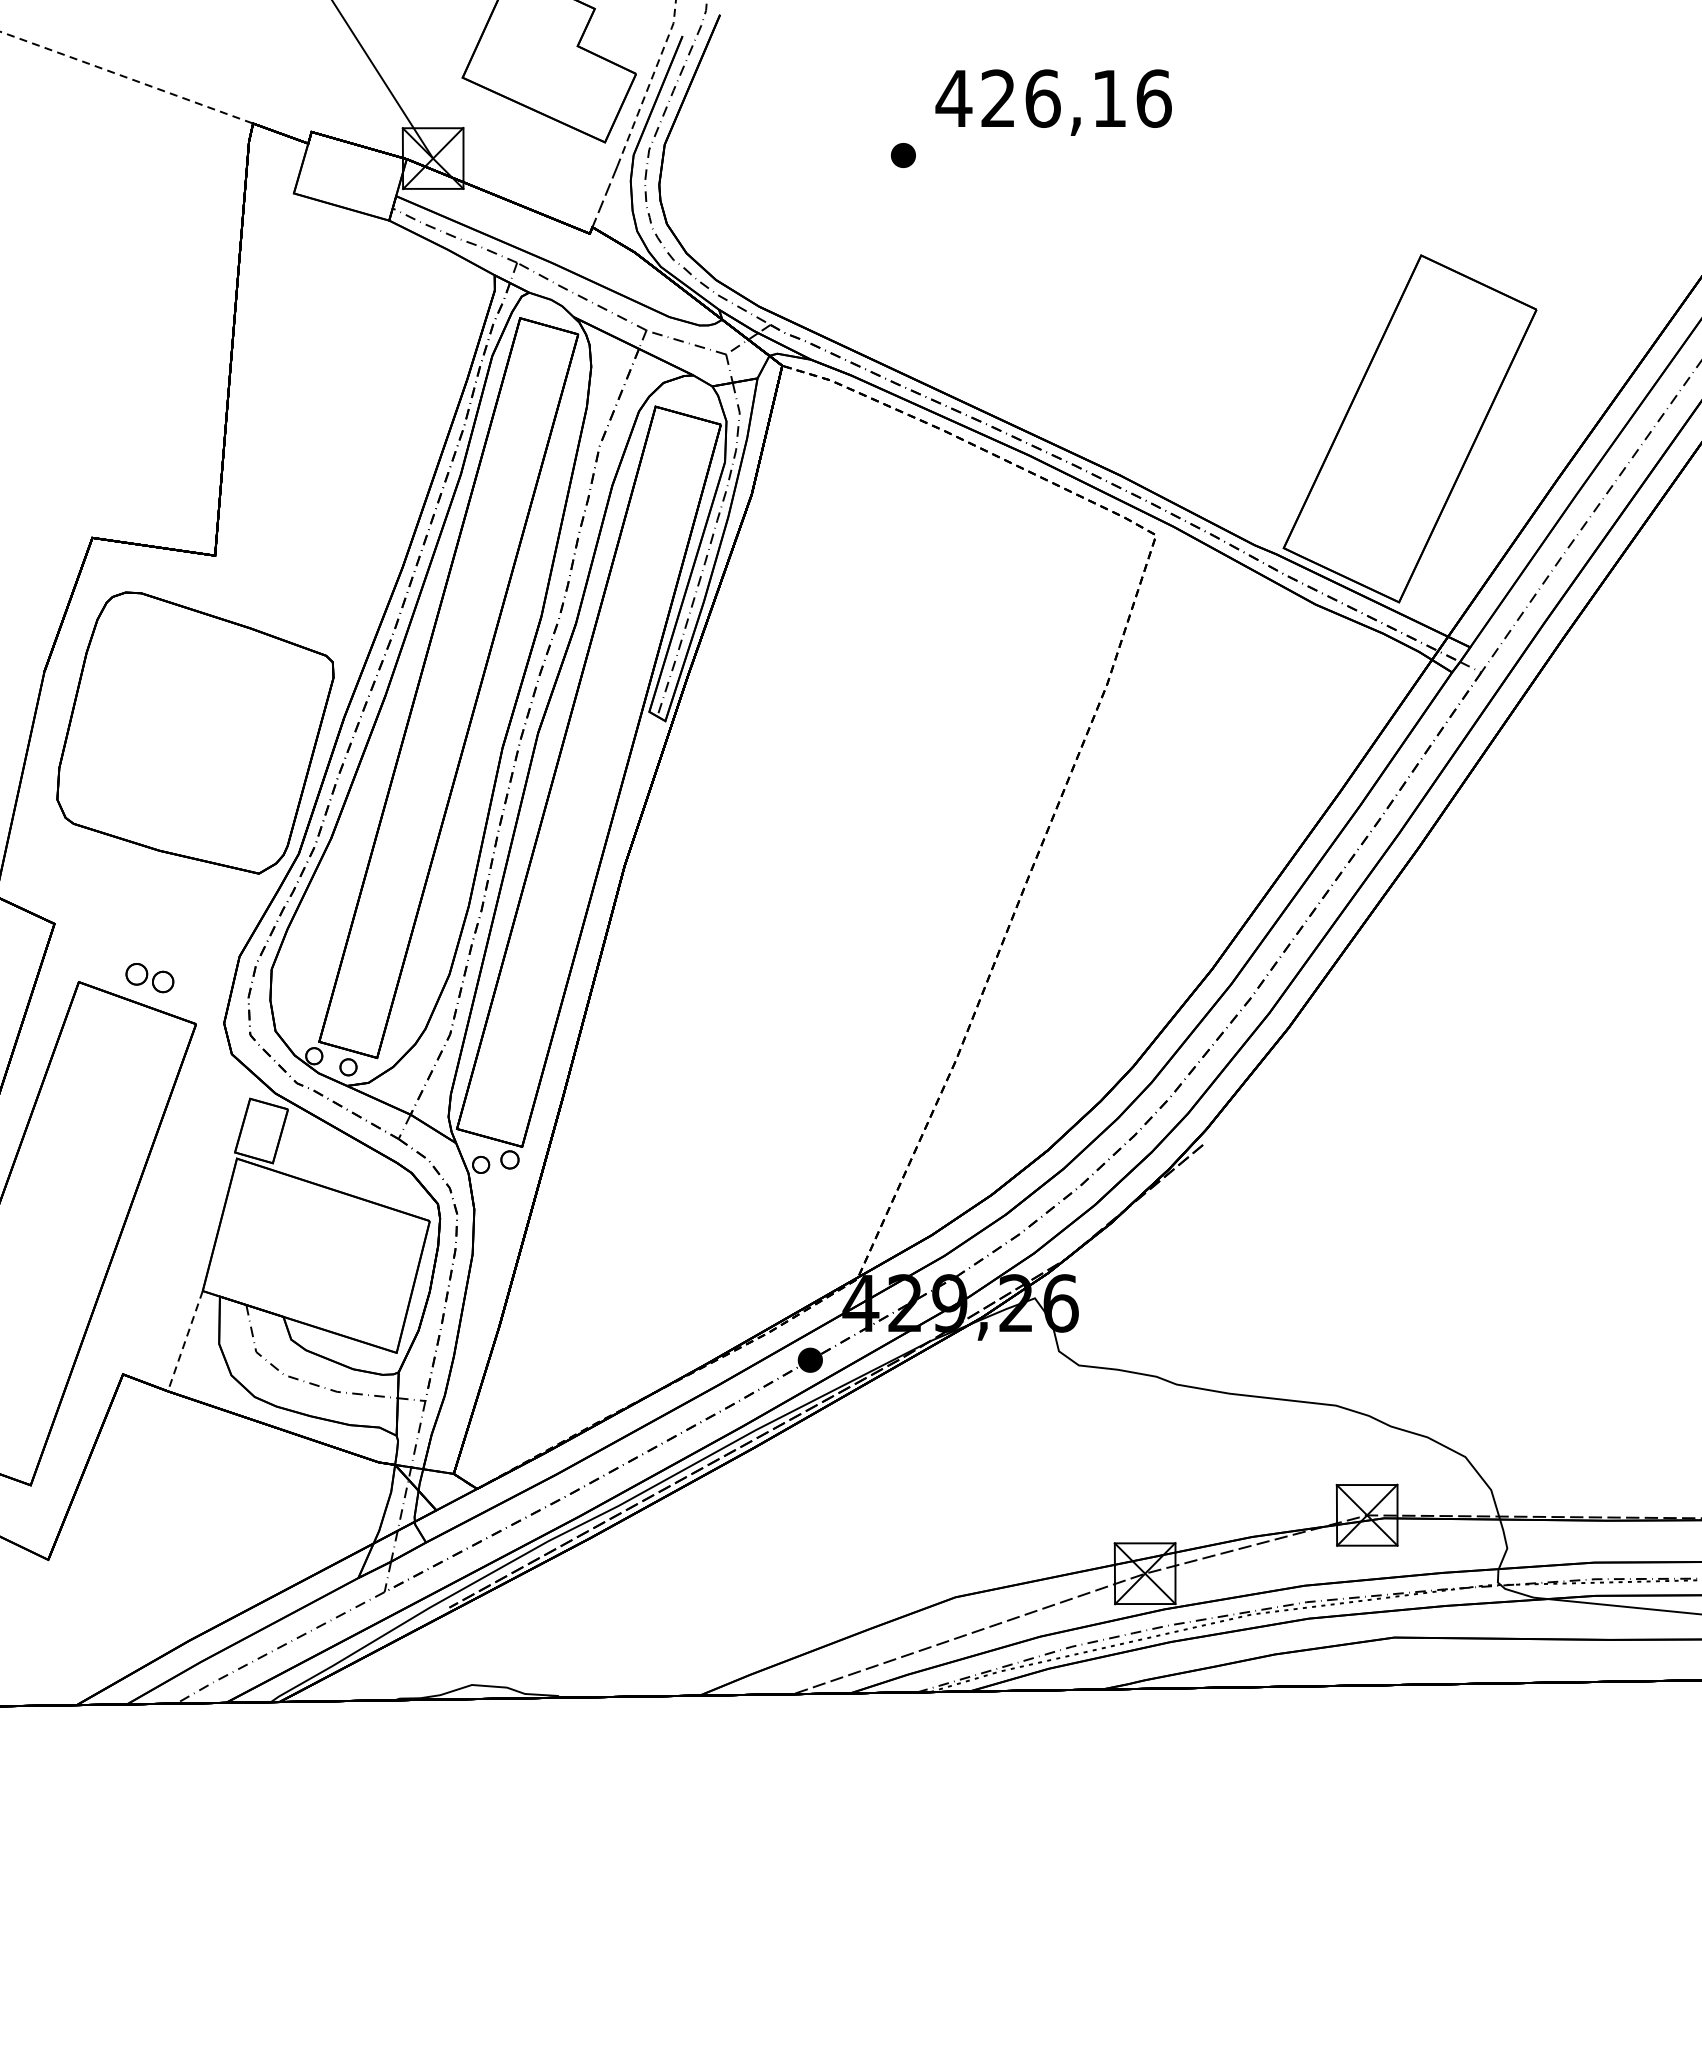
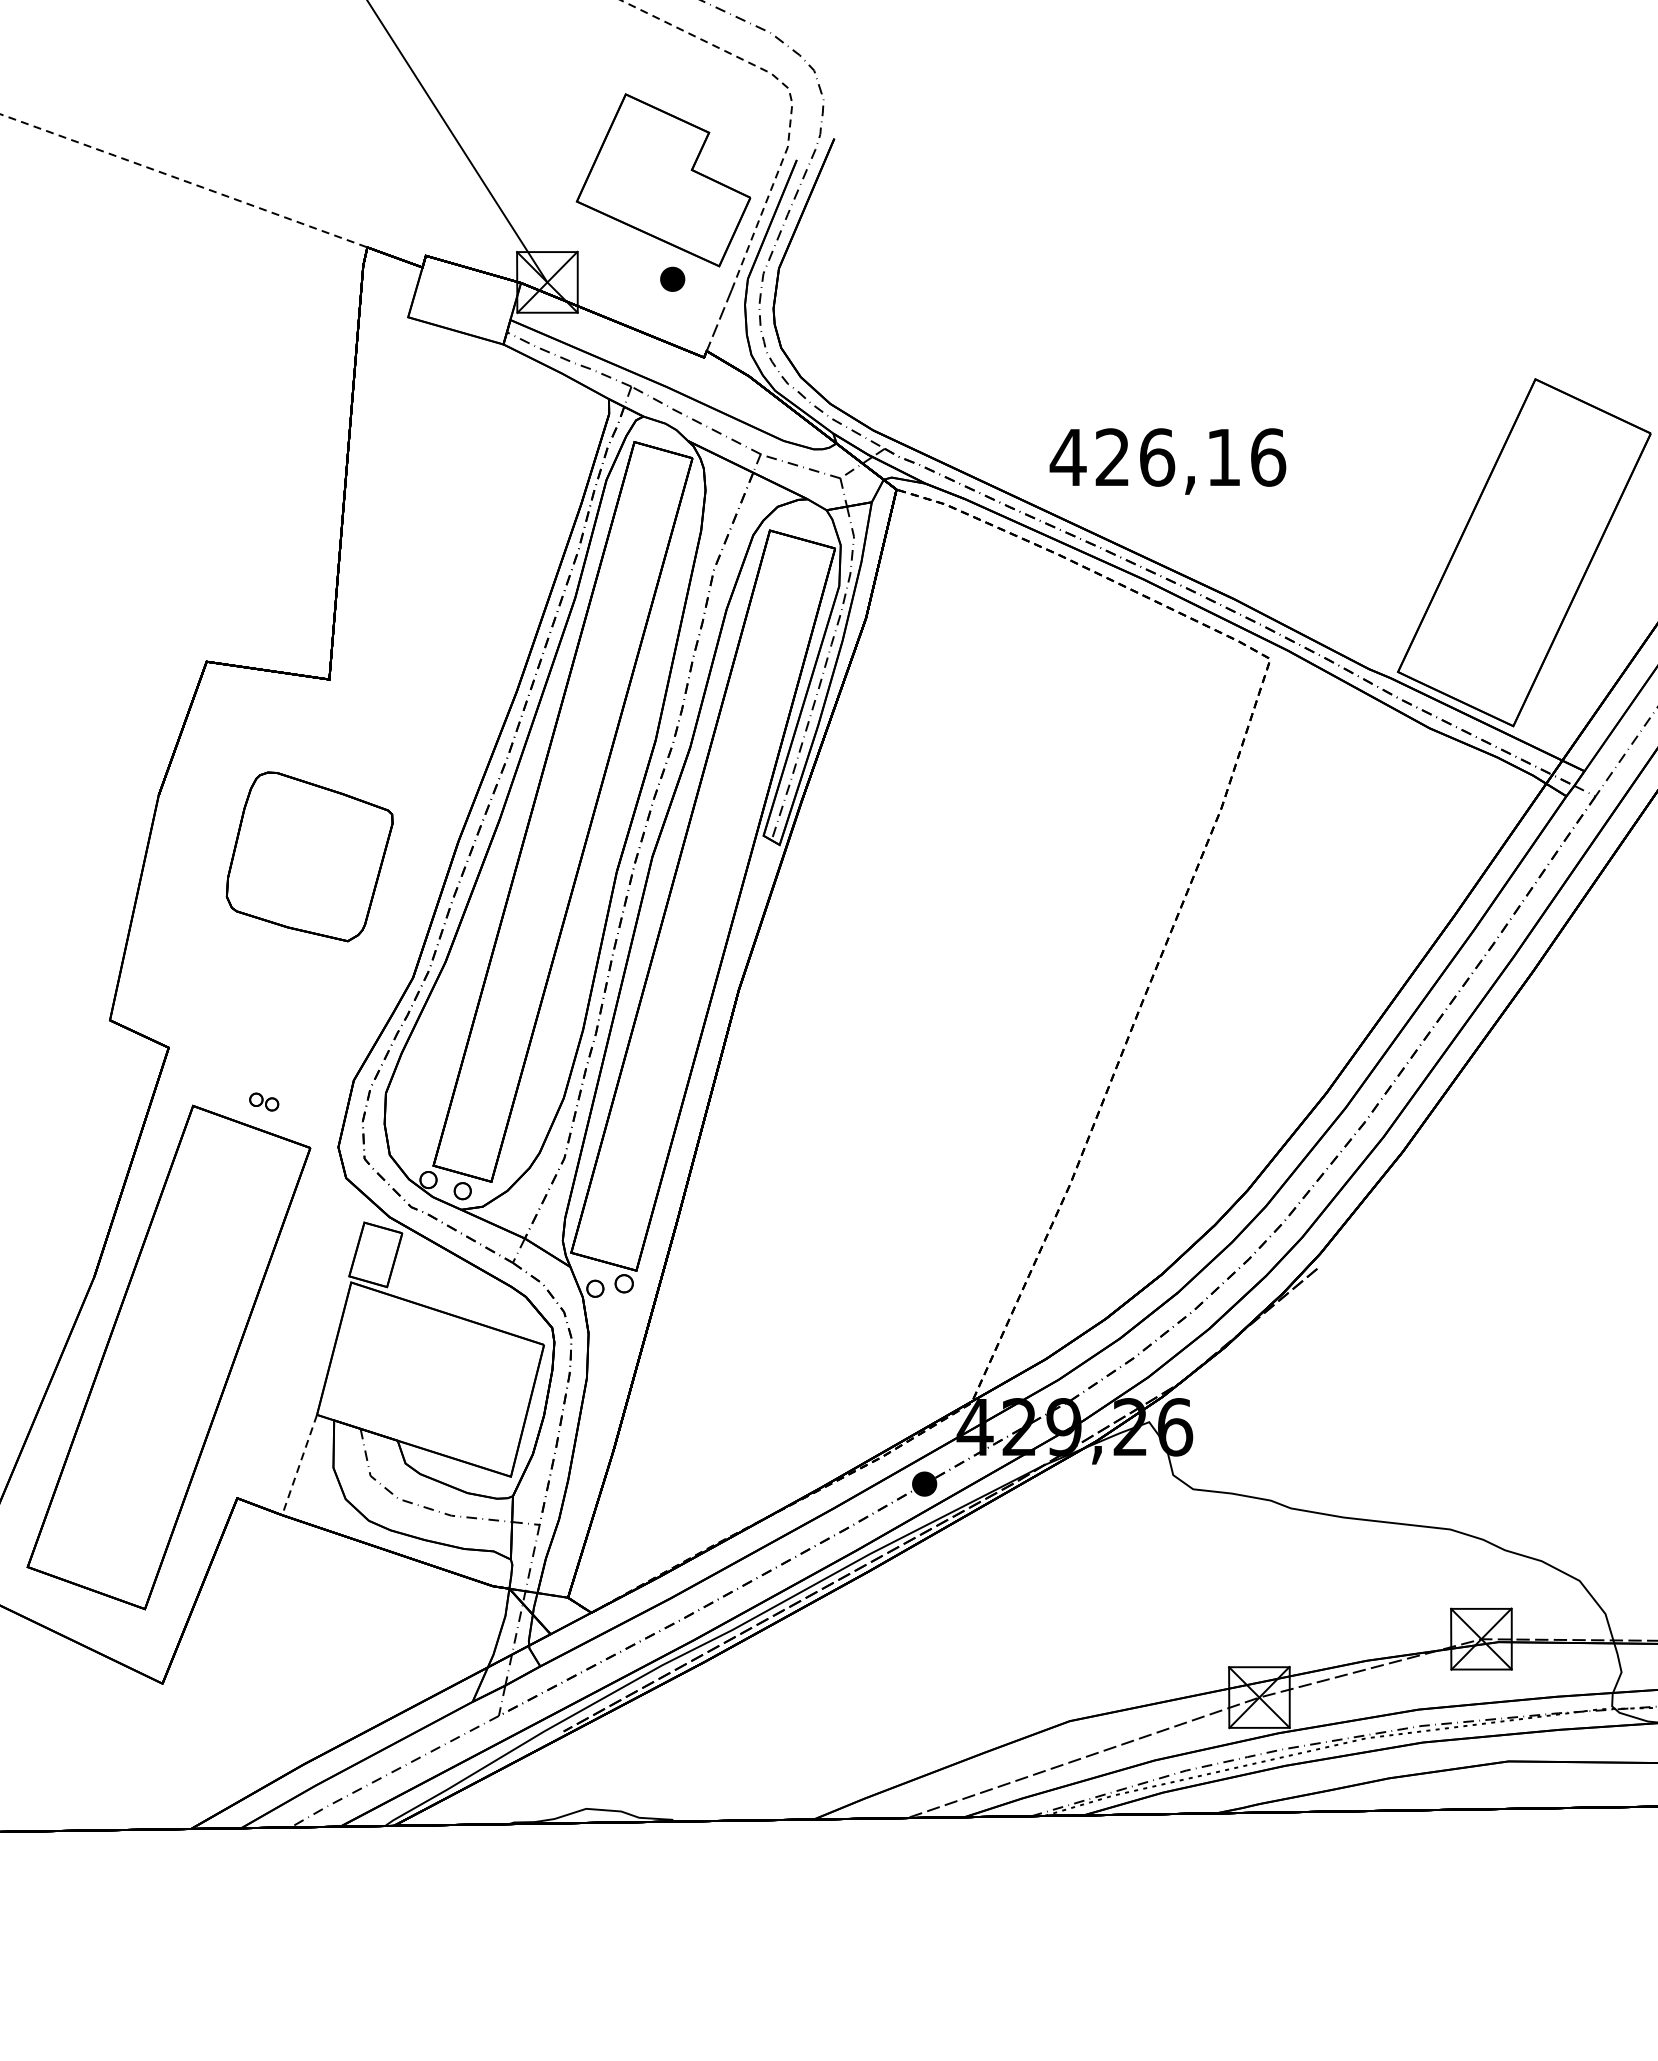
text: (1053, 102) -> (1167, 461), moved
part: (903, 155) -> (672, 279), moved
part: (195, 732) -> (309, 856), size x0.6
part: (149, 978) -> (263, 1102), size x0.6

